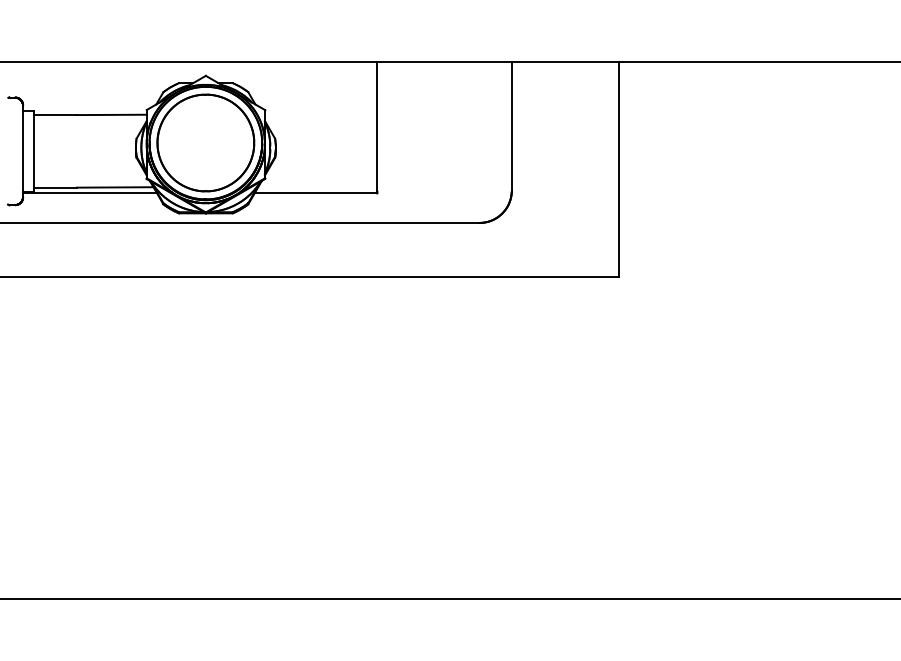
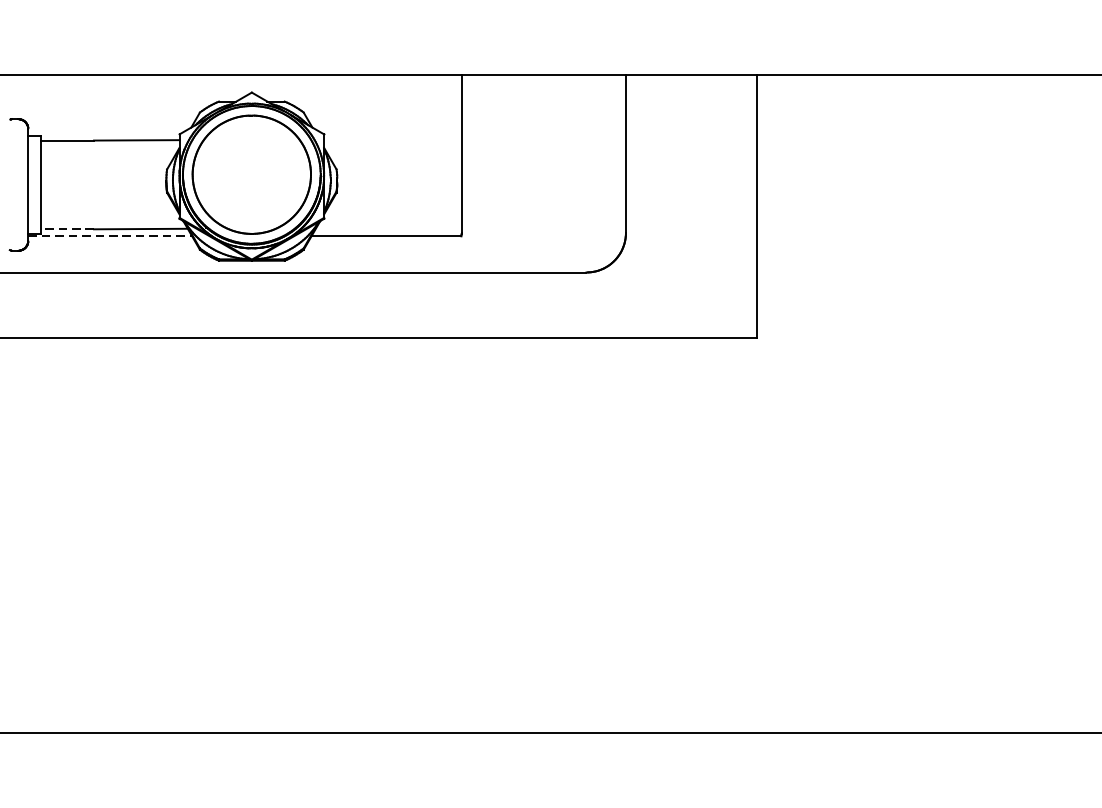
line: (55, 187) -> (67, 229), solid -> dashed
line: (90, 193) -> (110, 236), solid -> dashed

